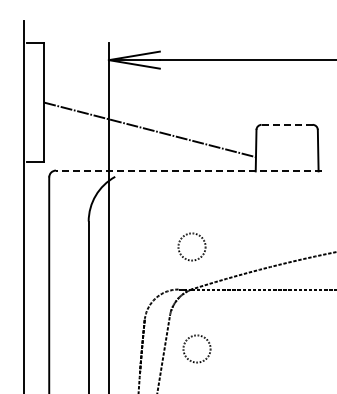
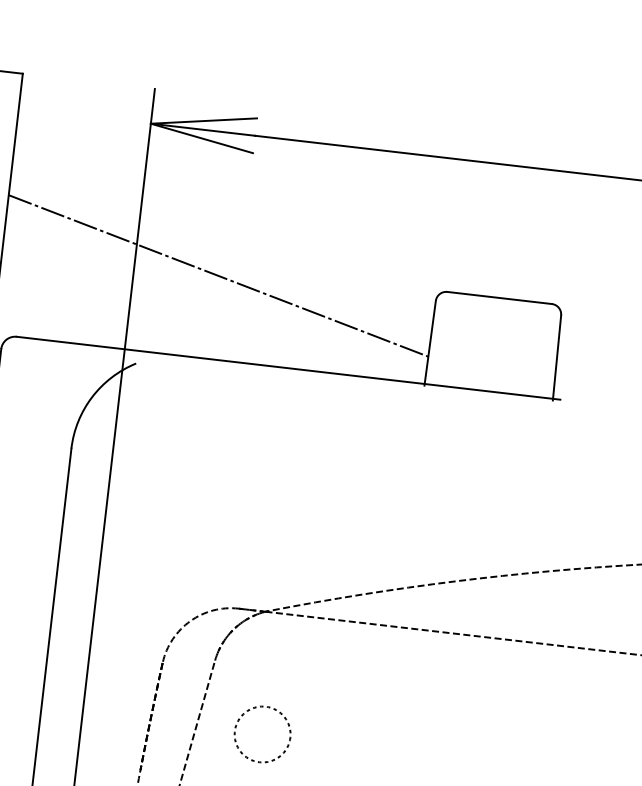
line: (287, 124) -> (500, 297), dashed -> solid
line: (188, 170) -> (287, 367), dashed -> solid
circle: (191, 246) -> (275, 523), removed

